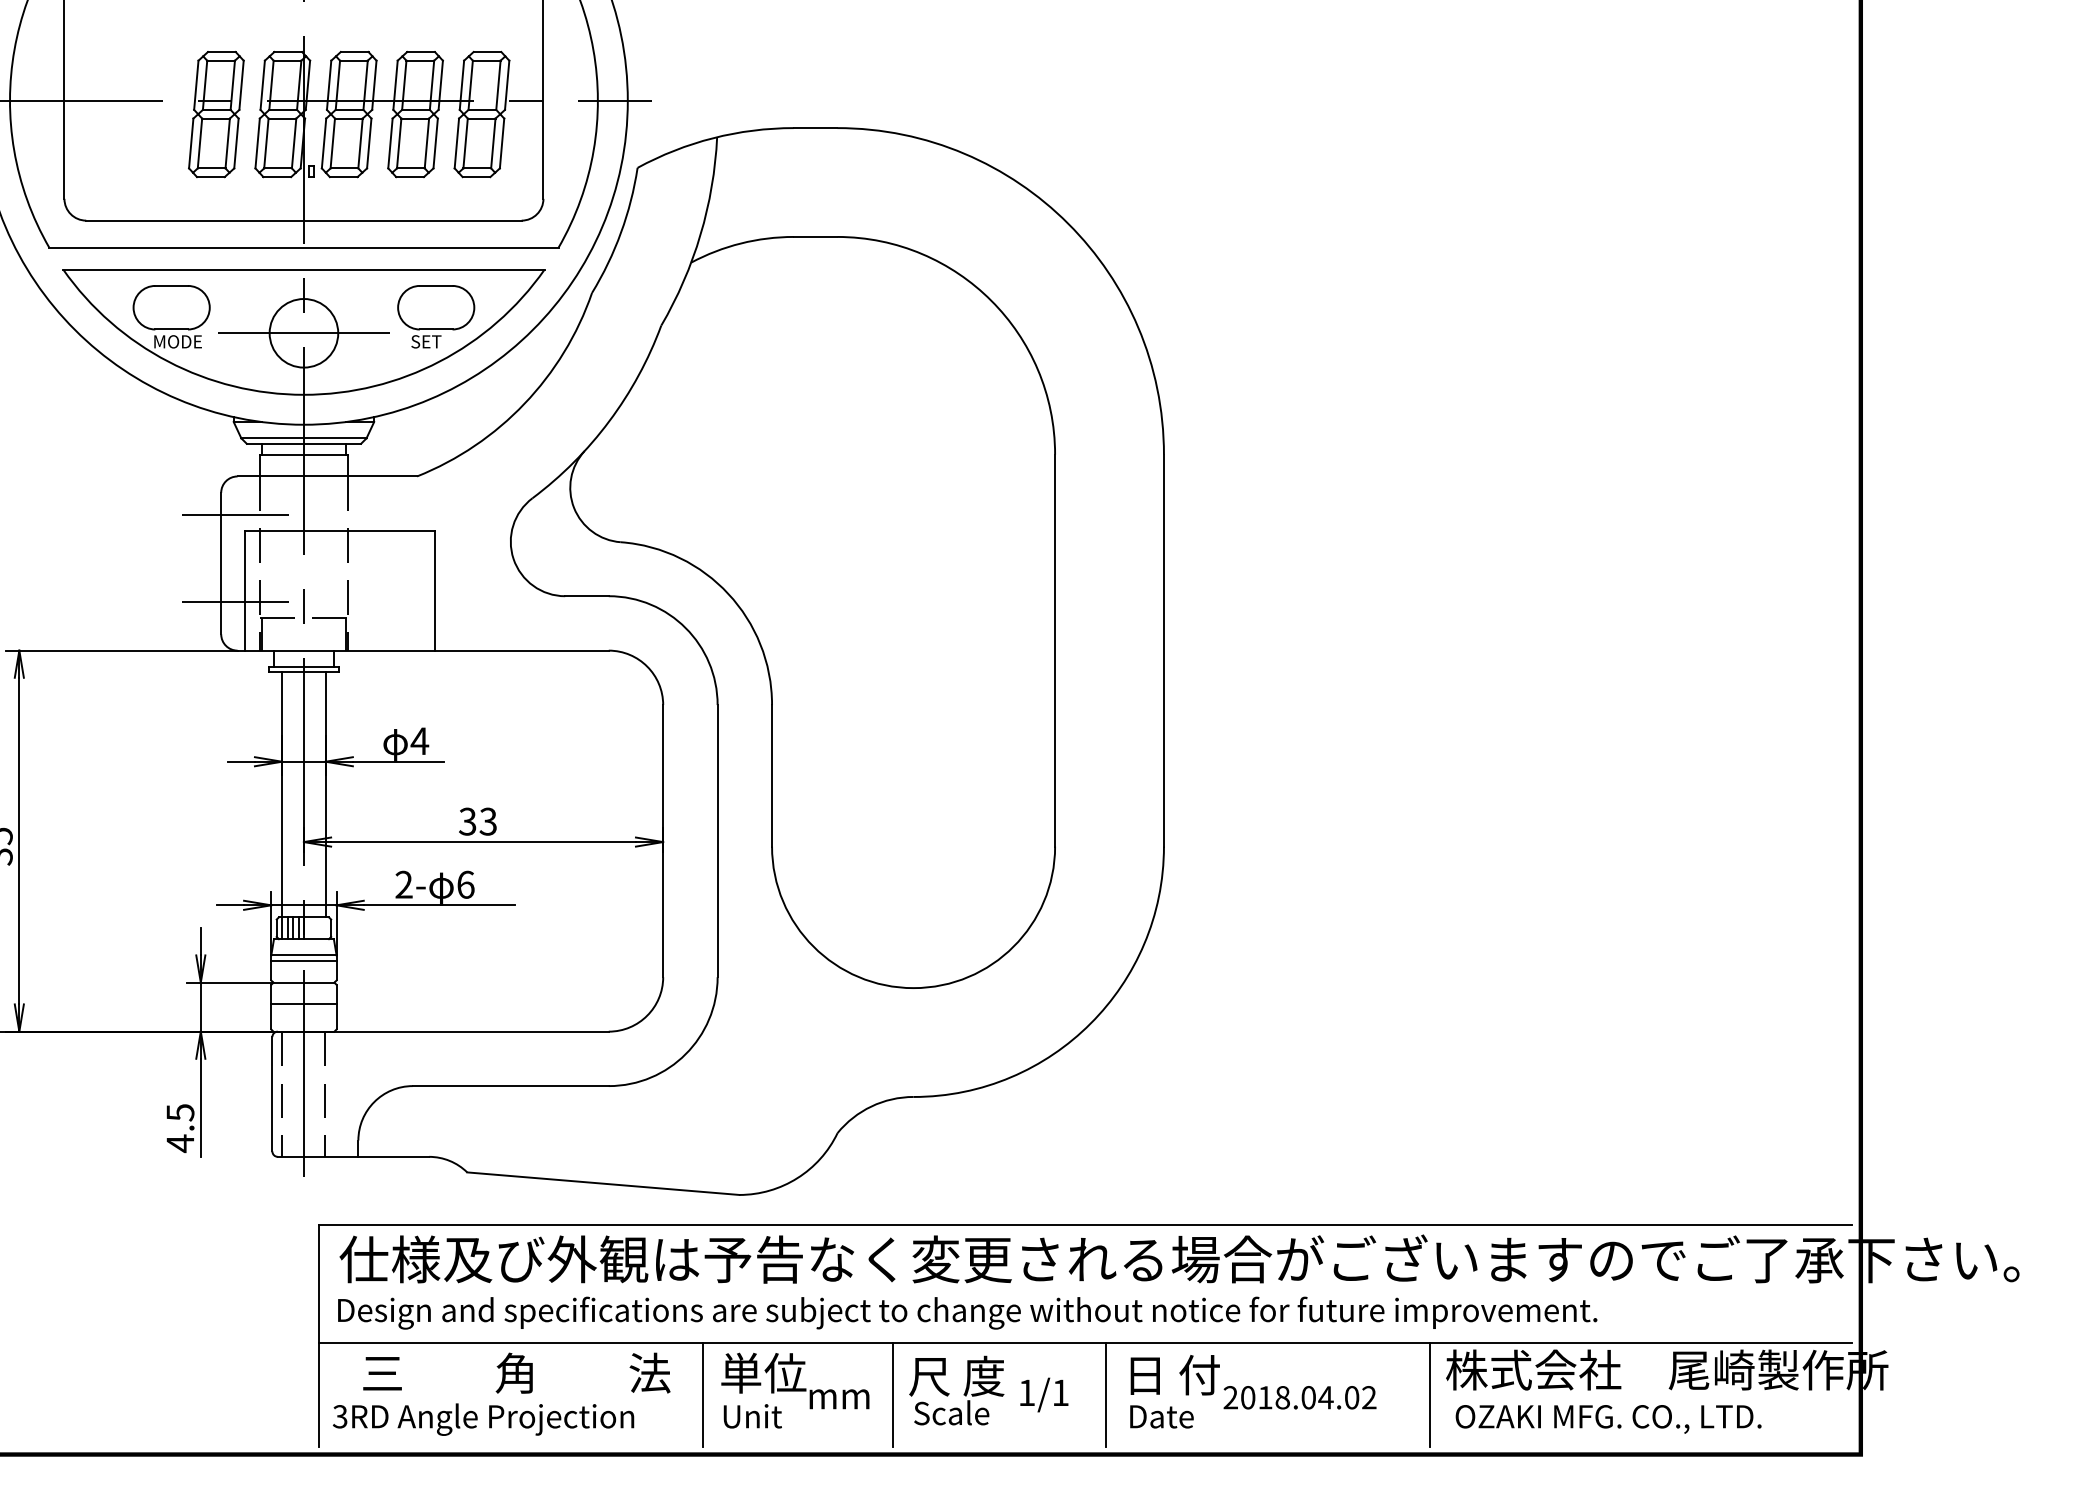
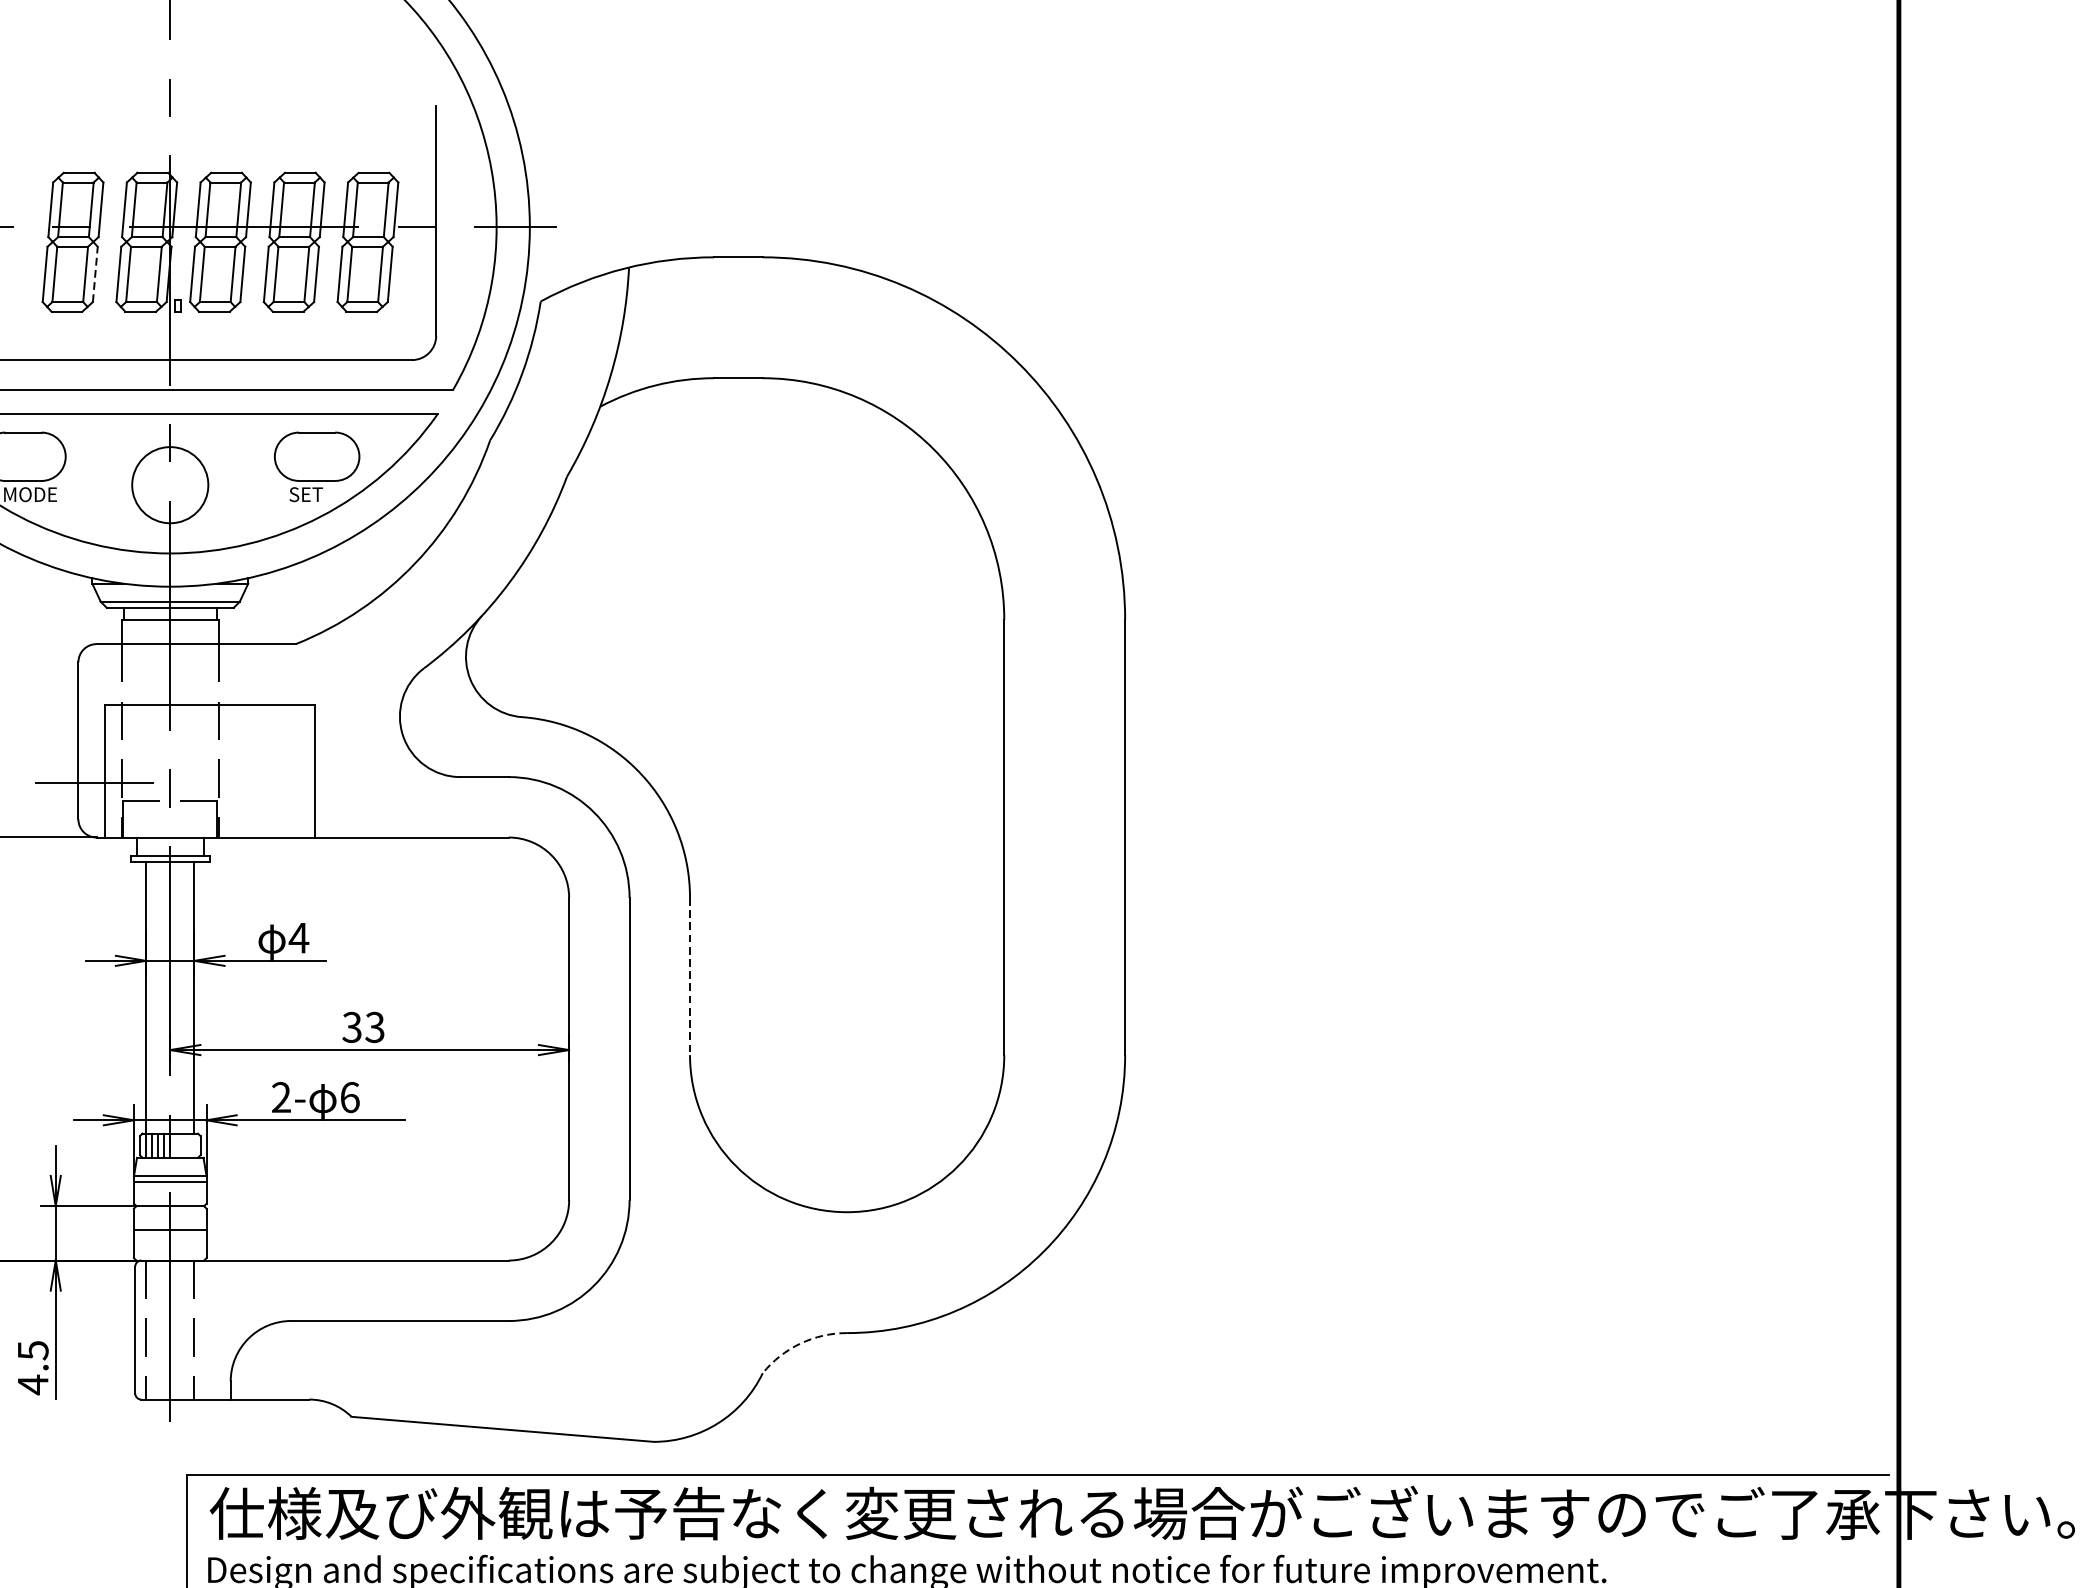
line: (236, 143) -> (95, 274), solid -> dashed
line: (303, 333) -> (169, 485), removed
line: (235, 514) -> (94, 686), removed
line: (772, 775) -> (690, 976), solid -> dashed
arc: (871, 1106) -> (800, 1343), solid -> dashed

